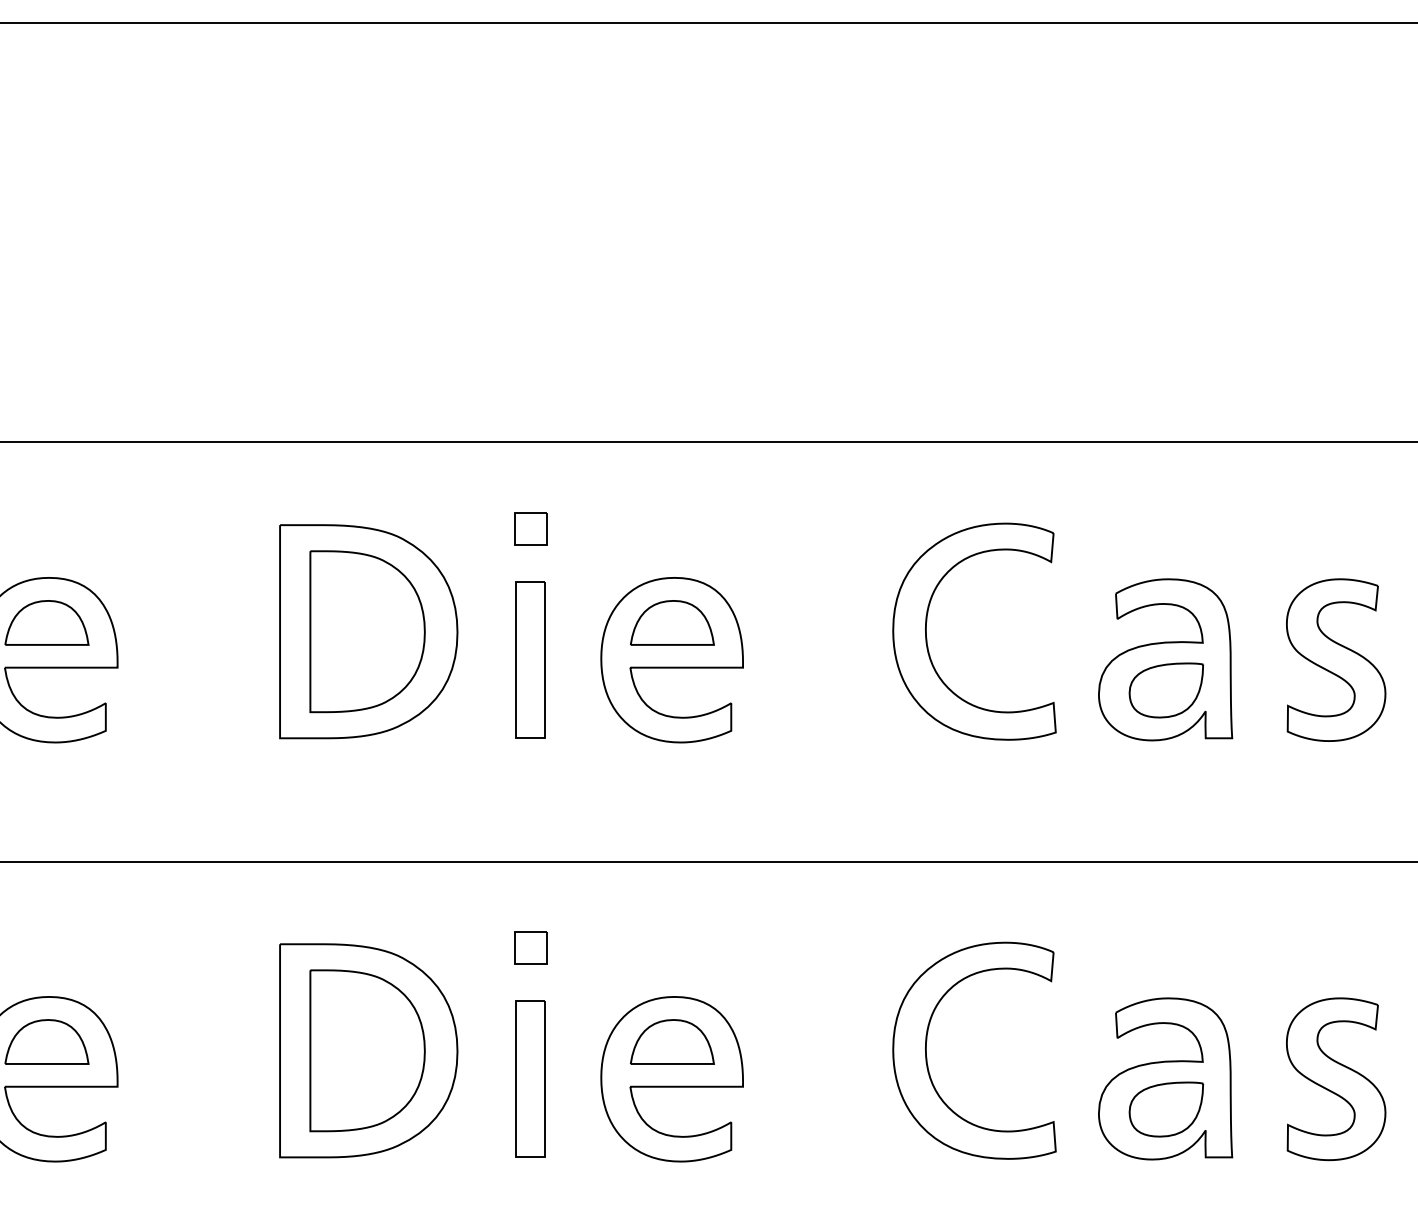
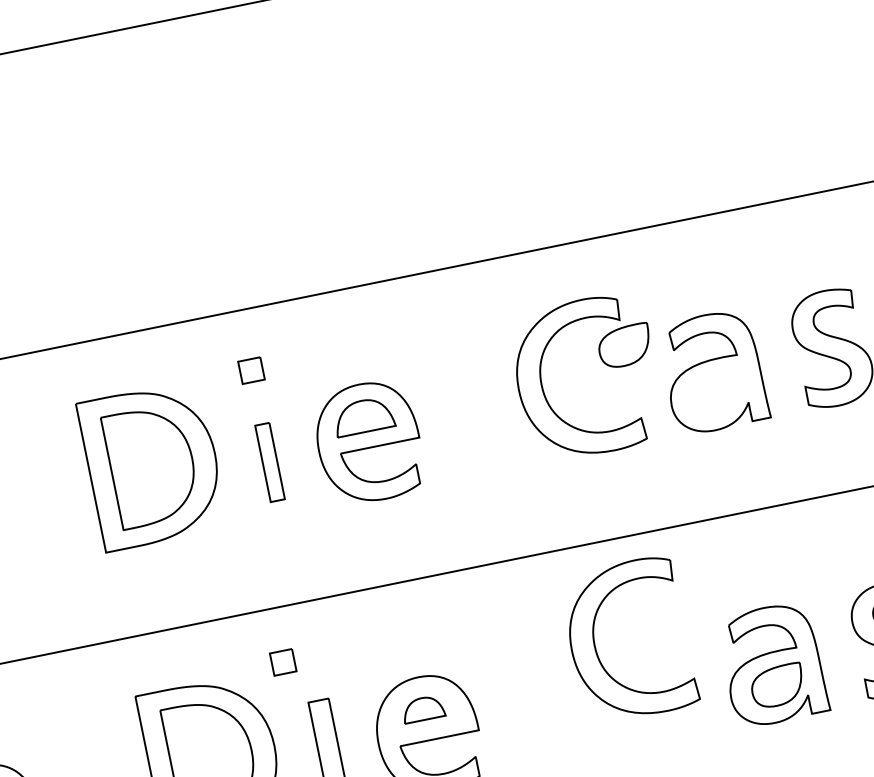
part: (530, 659) -> (269, 462), size x0.7
part: (1165, 690) -> (624, 346), moved
part: (530, 947) -> (282, 662), moved
part: (672, 1041) -> (423, 708), size x0.7
part: (927, 1057) -> (597, 651), moved

